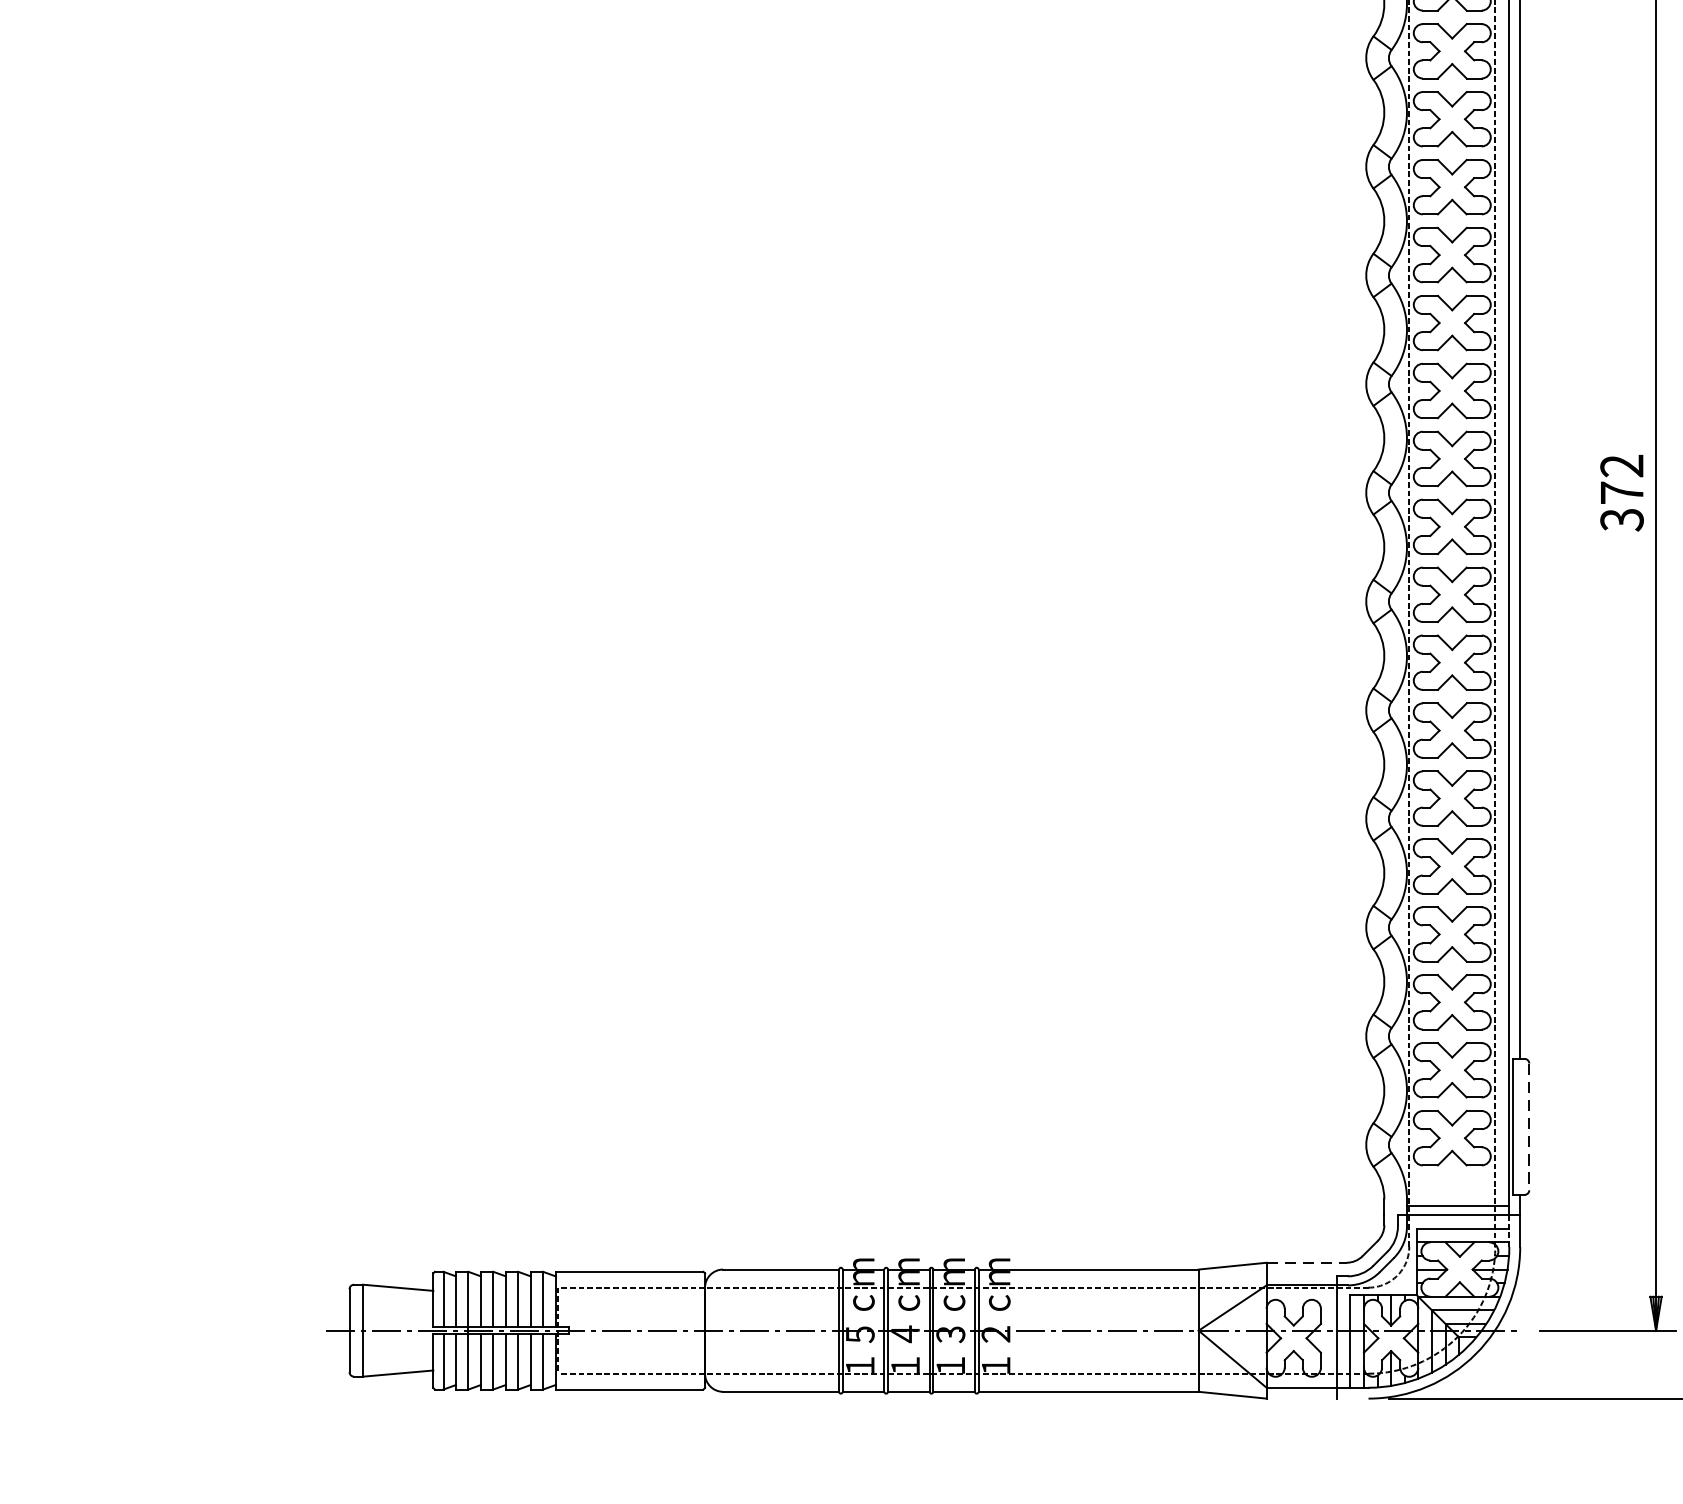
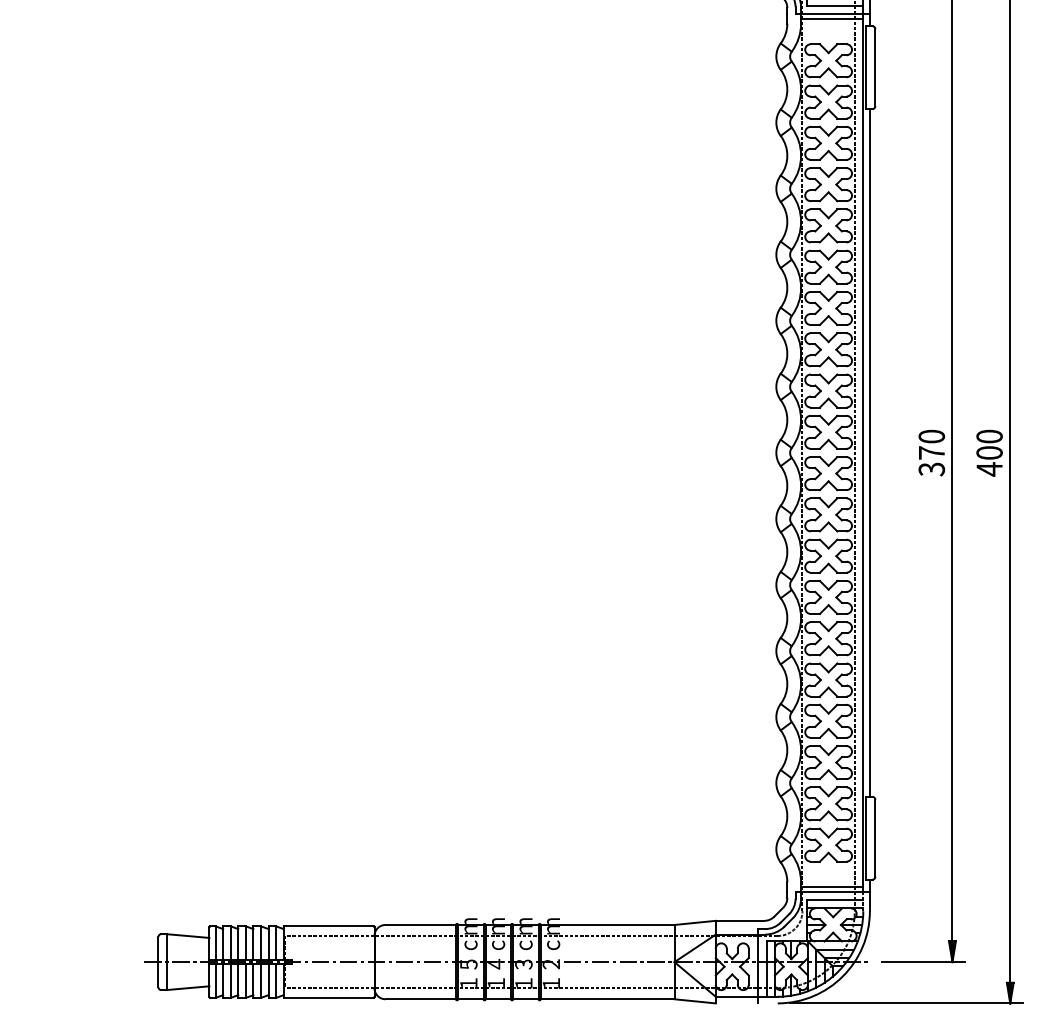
text: (1621, 465) -> (931, 436), 372 -> 370
line: (1529, 1127) -> (875, 838), dashed -> solid
line: (1307, 1262) -> (740, 920), dashed -> solid

